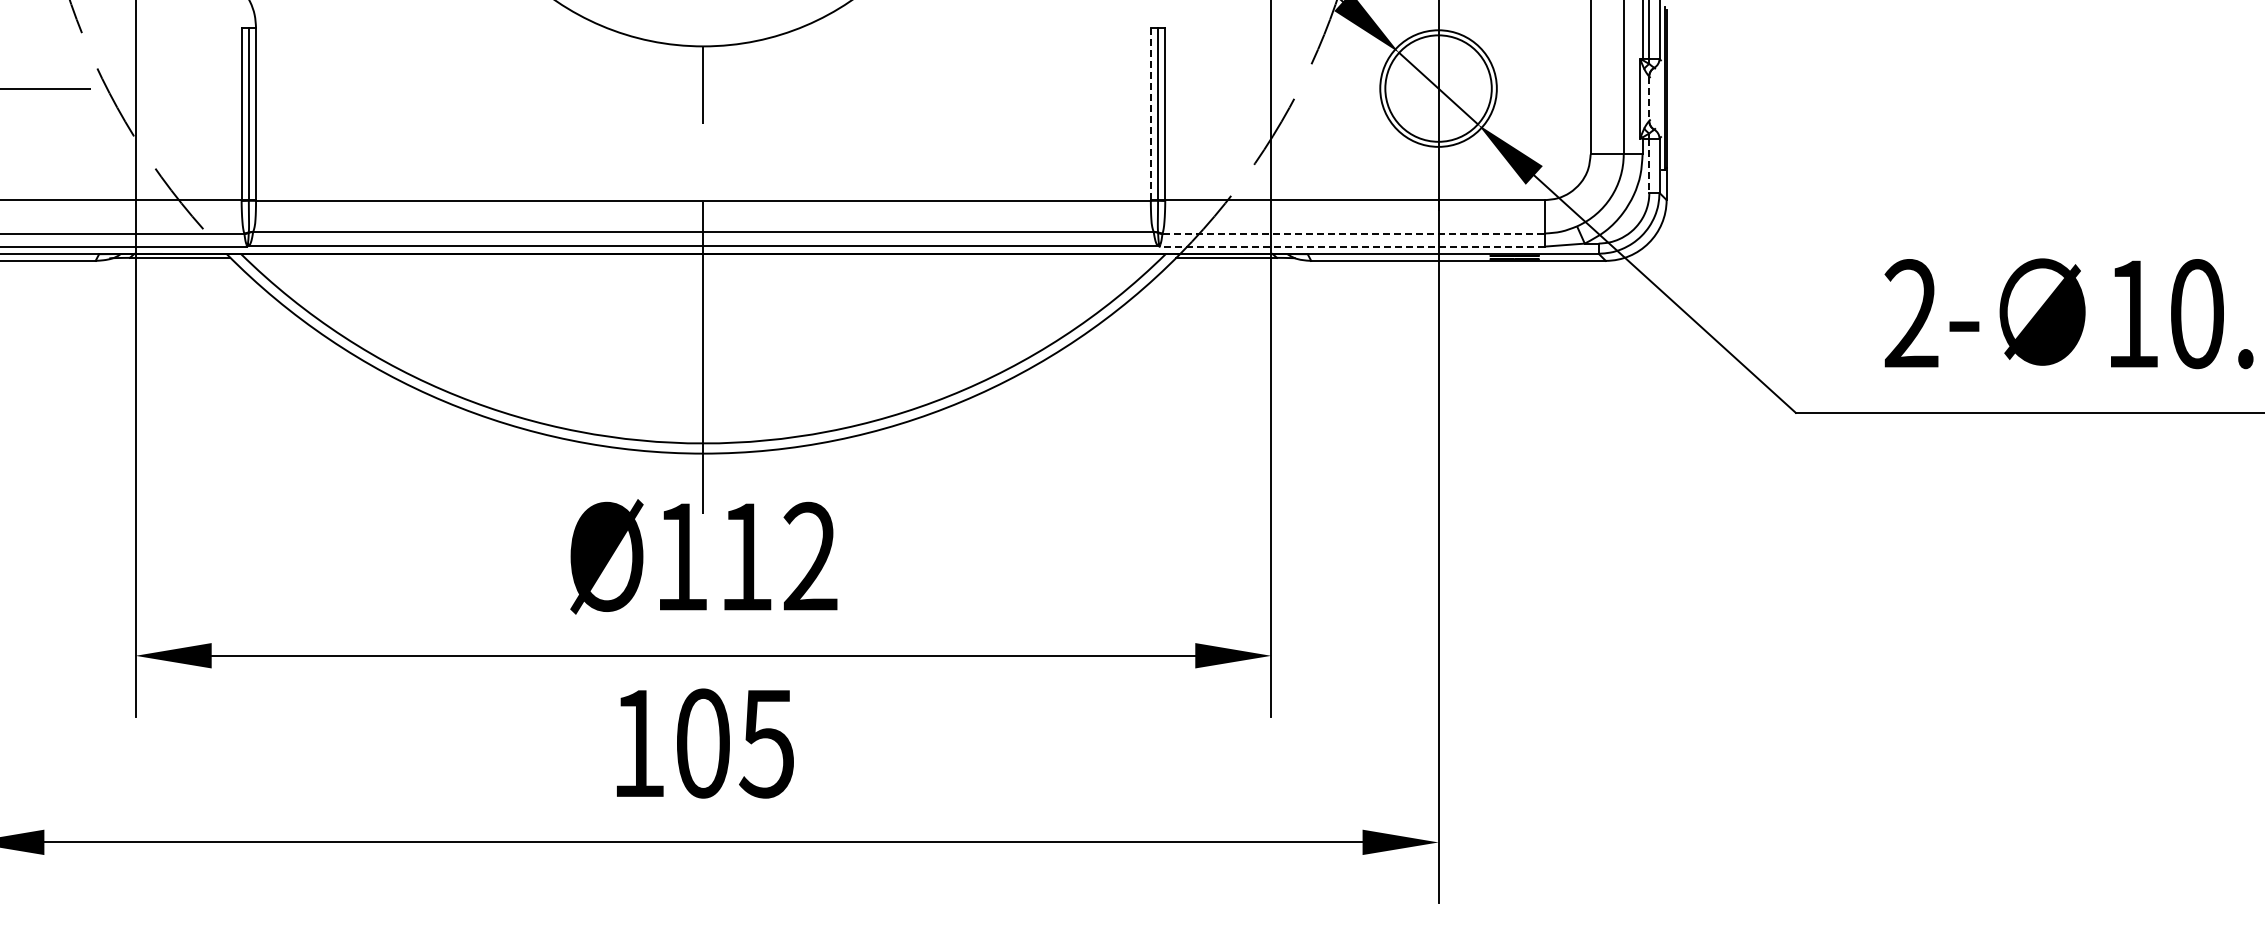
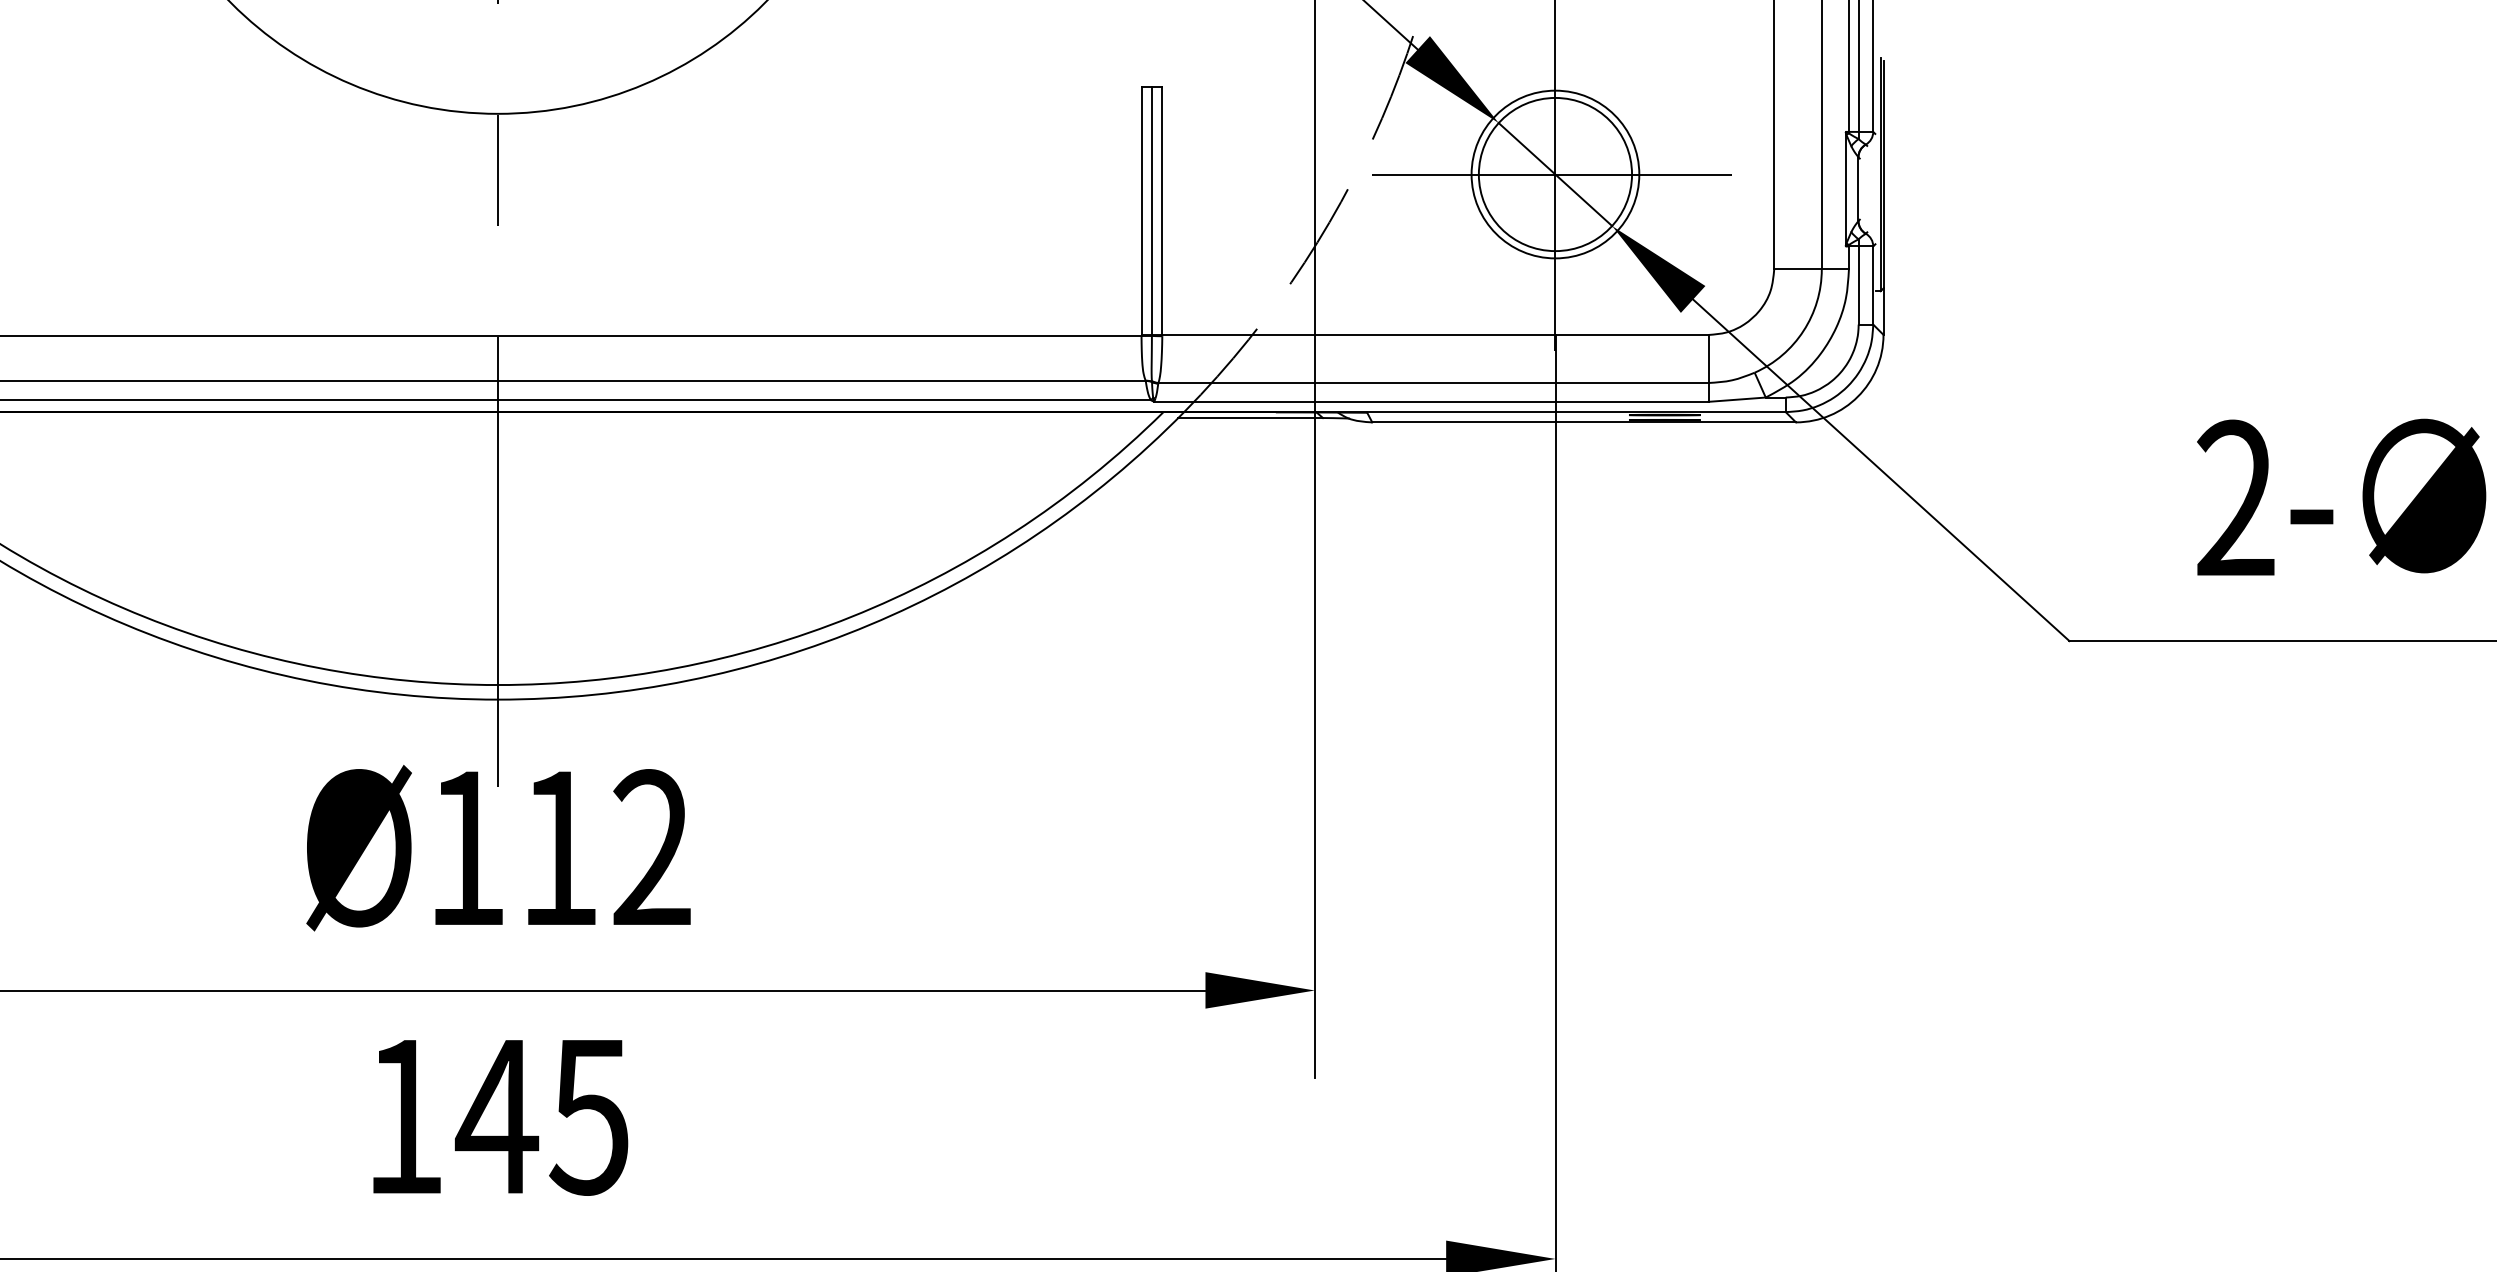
line: (1438, 88) -> (1555, 174), added
line: (1649, 99) -> (1858, 190), dashed -> solid
line: (1150, 113) -> (1141, 210), dashed -> solid
line: (1649, 166) -> (1858, 286), dashed -> solid
line: (1354, 233) -> (1434, 382), dashed -> solid
line: (1352, 246) -> (1431, 401), dashed -> solid
text: (702, 743) -> (496, 1116), 105 -> 145

